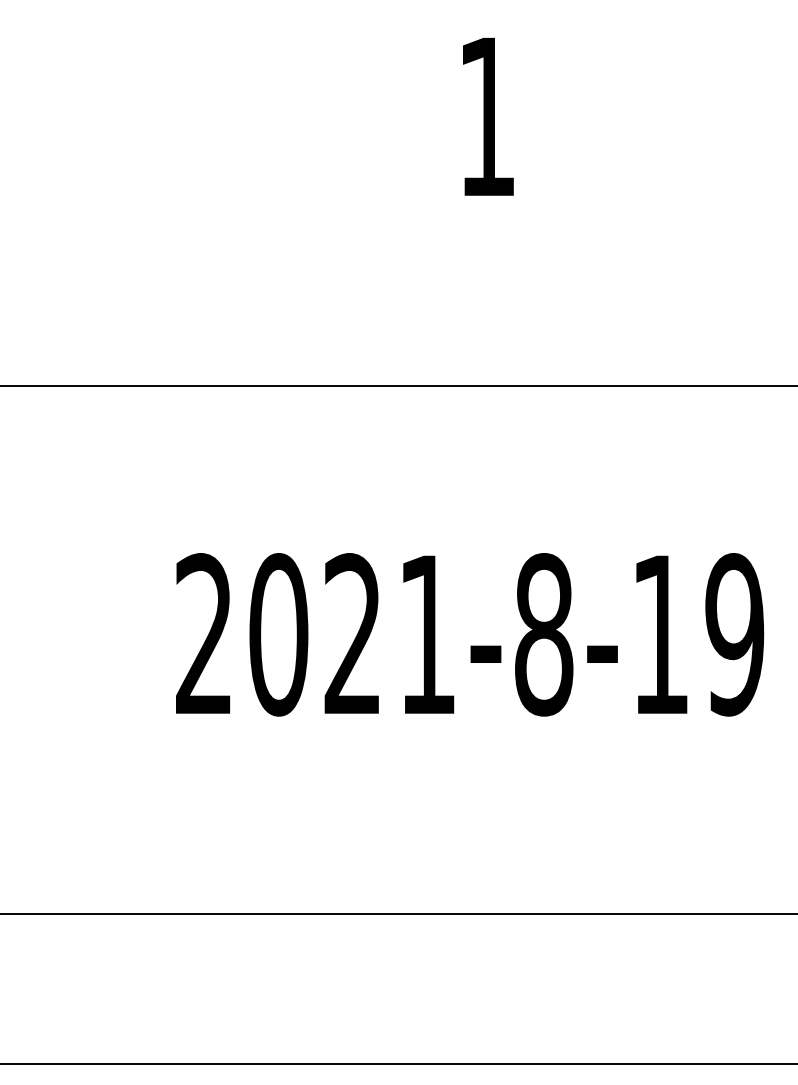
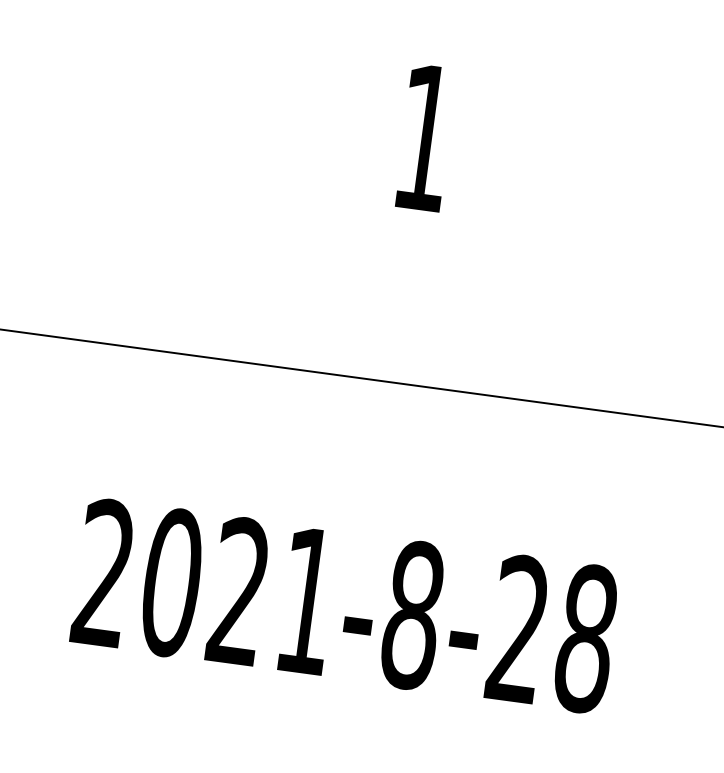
text: (698, 634) -> (553, 634), 2021-8-19 -> 2021-8-28

